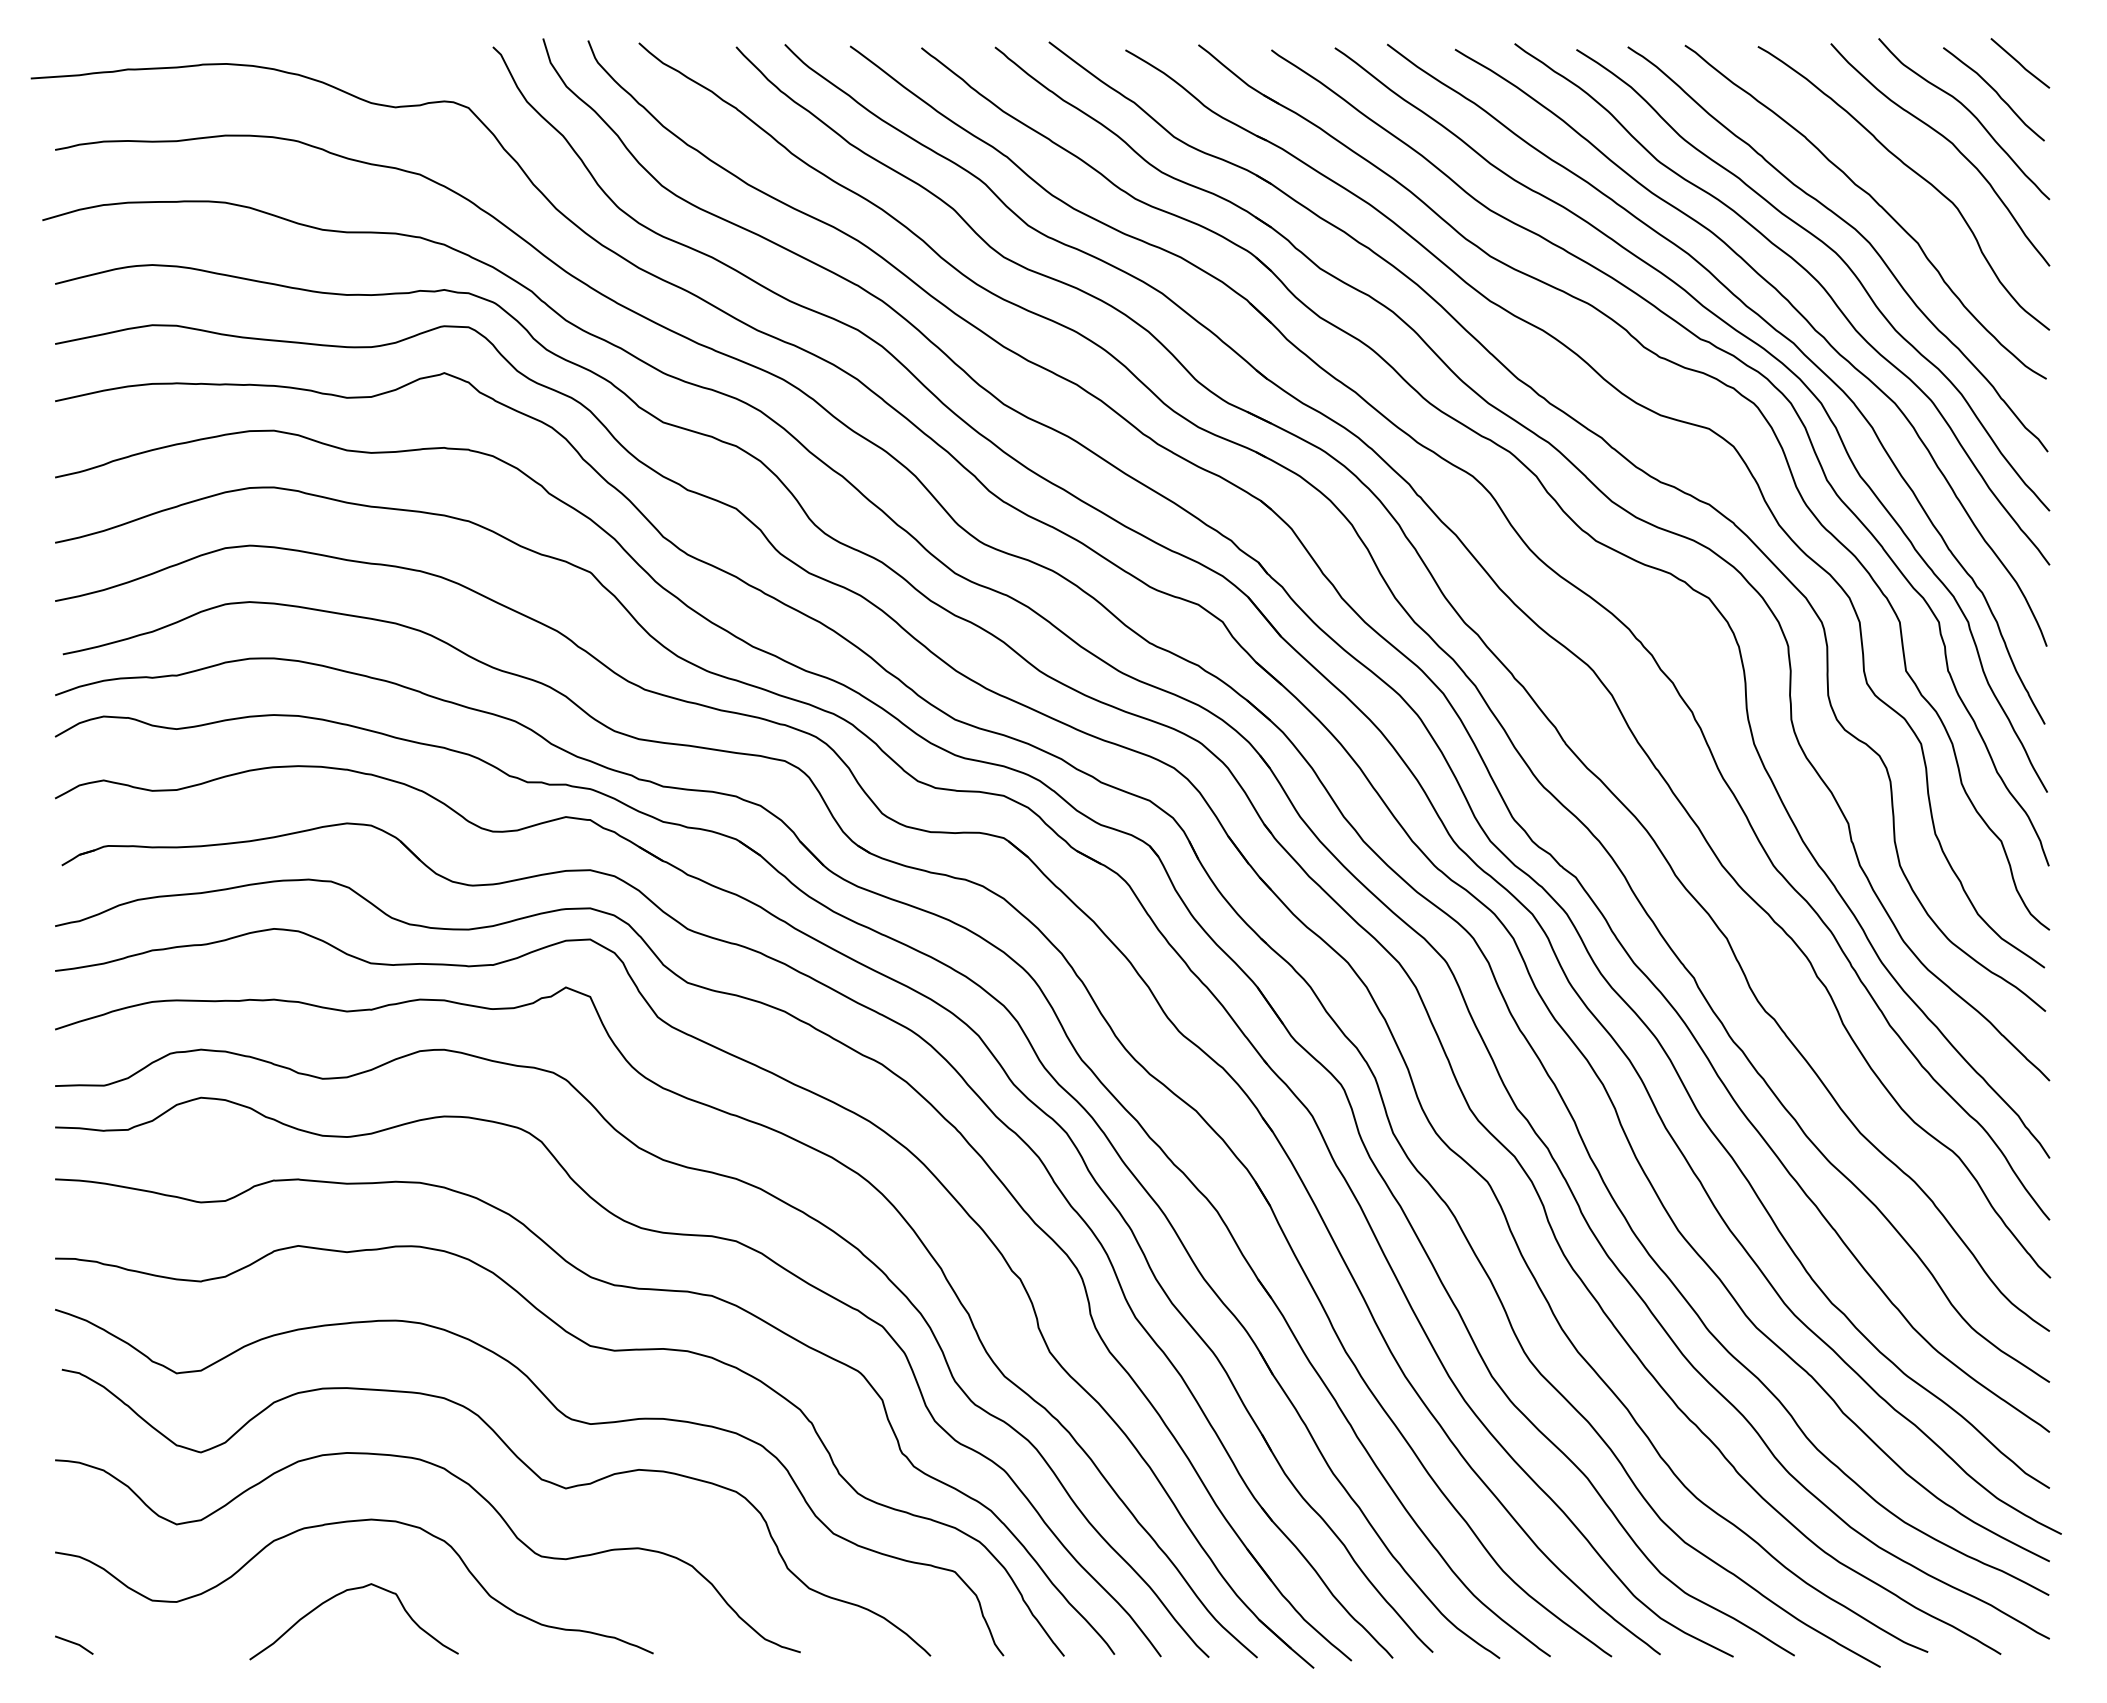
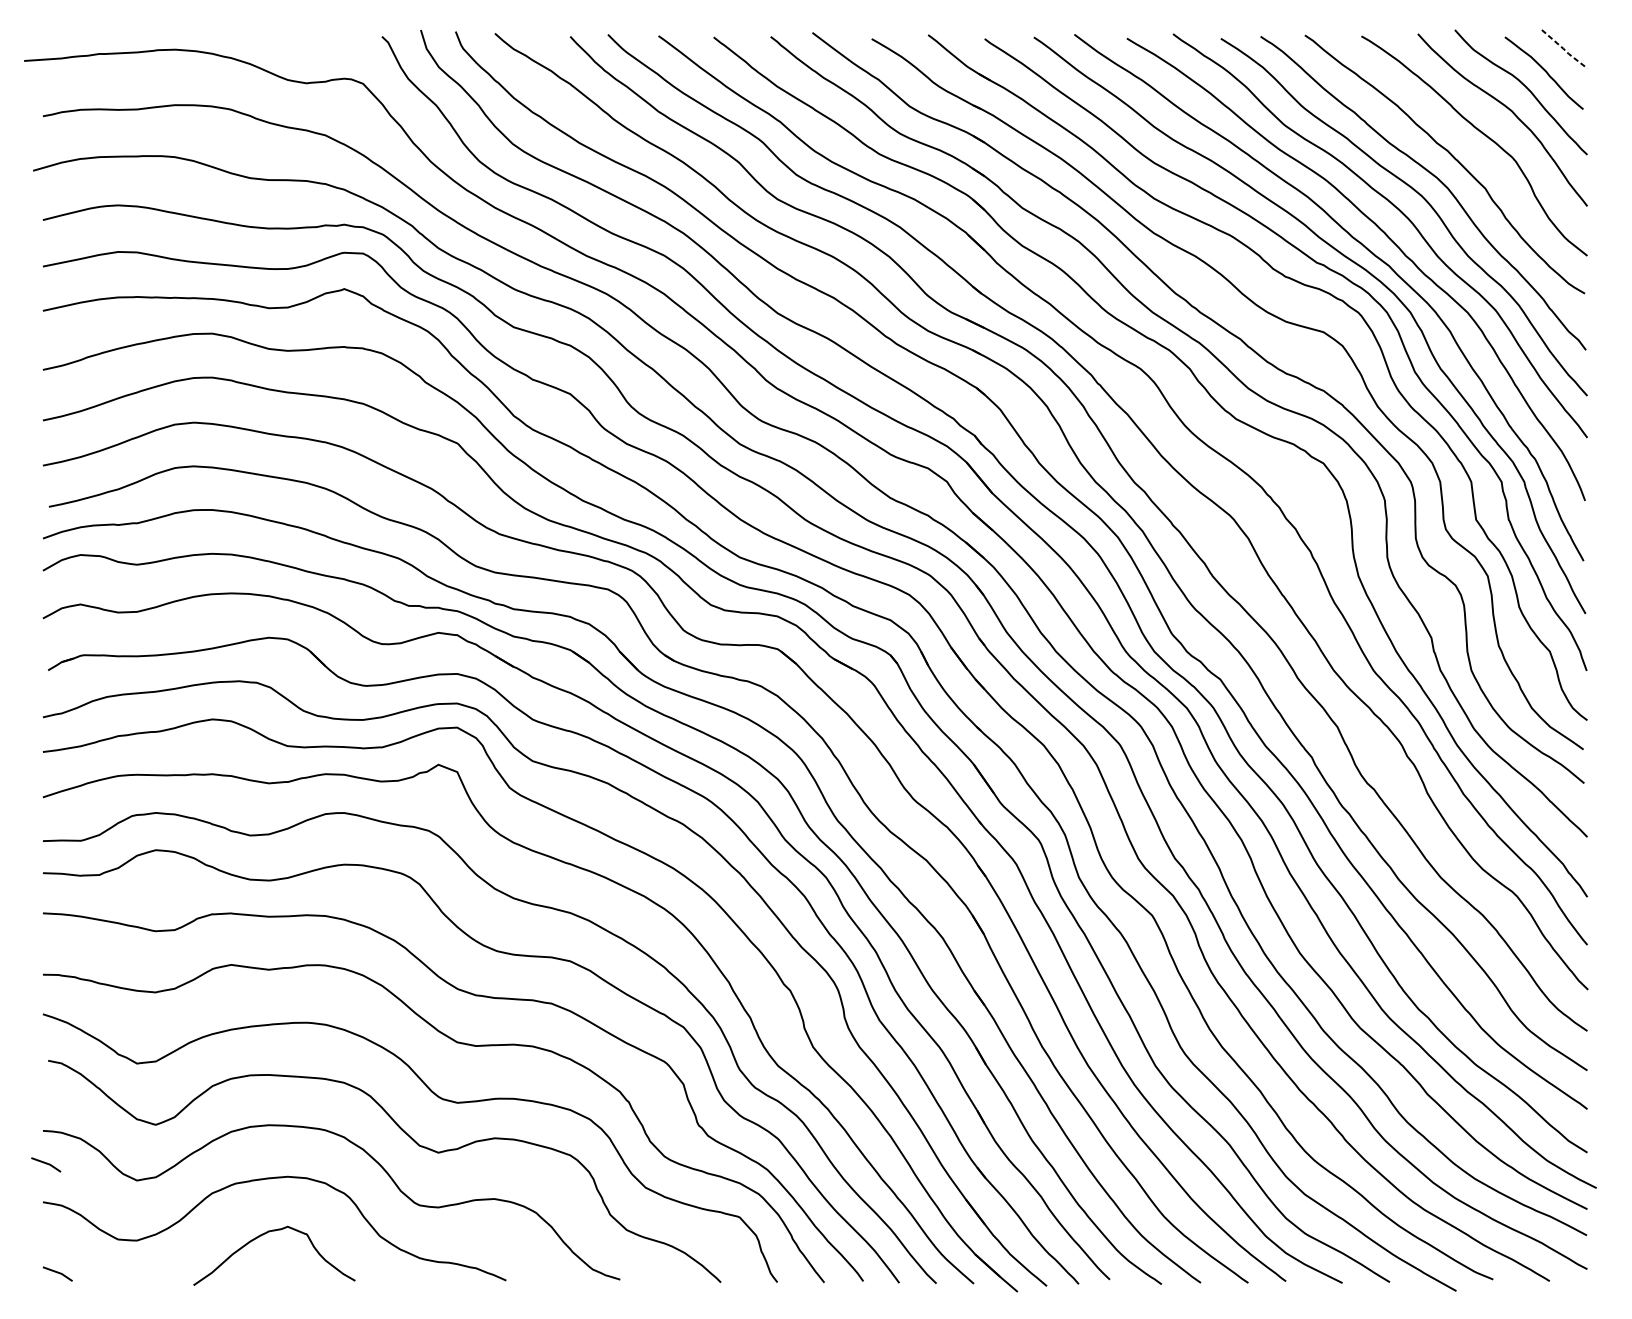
line: (2020, 64) -> (1564, 50), solid -> dashed
line: (59, 1503) -> (46, 1164), added

